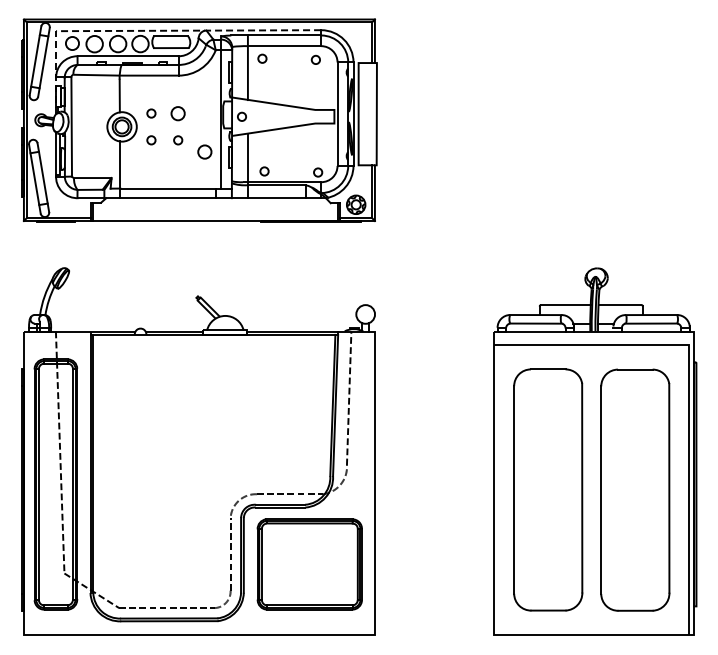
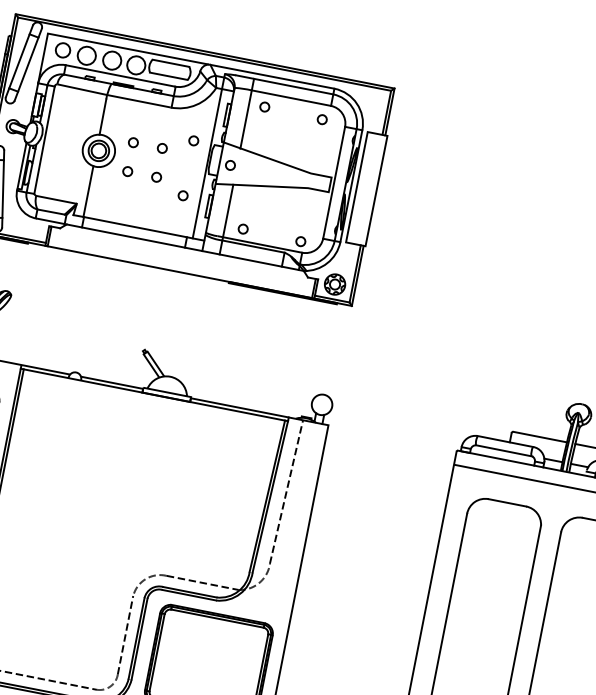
line: (146, 30) -> (145, 52), dashed -> solid
circle: (204, 101) -> (193, 140), added
circle: (178, 113) -> (162, 148), size x0.62
circle: (205, 152) -> (183, 196), size x0.62

